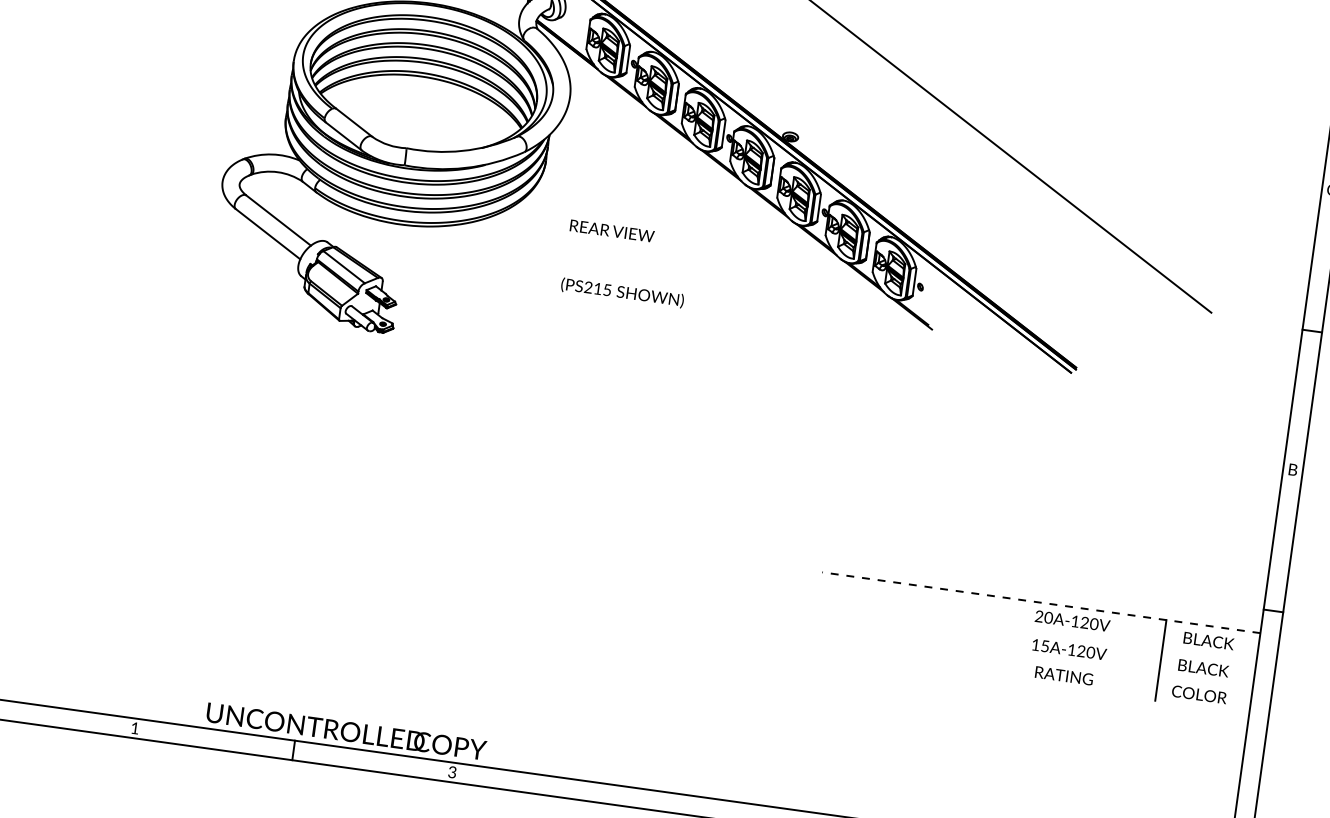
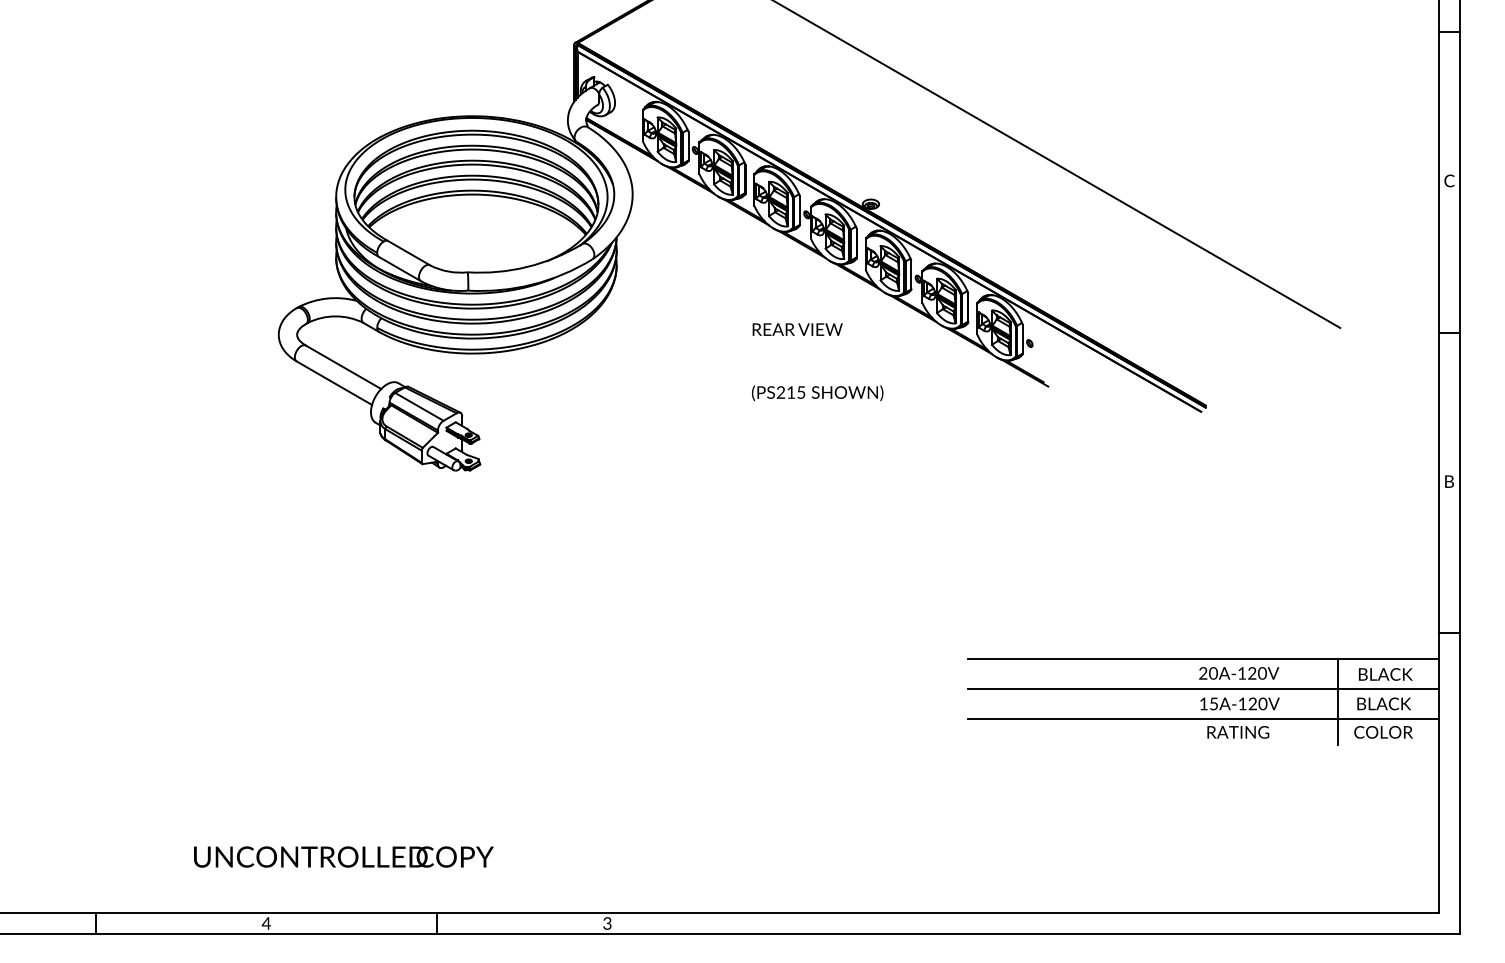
text: (626, 264) -> (817, 362), moved
line: (1040, 602) -> (1202, 658), dashed -> solid
line: (1037, 631) -> (1203, 689), added
line: (1033, 658) -> (1203, 718), added
text: (134, 728) -> (265, 923), 1 -> 4
text: (346, 731) -> (343, 856), moved

